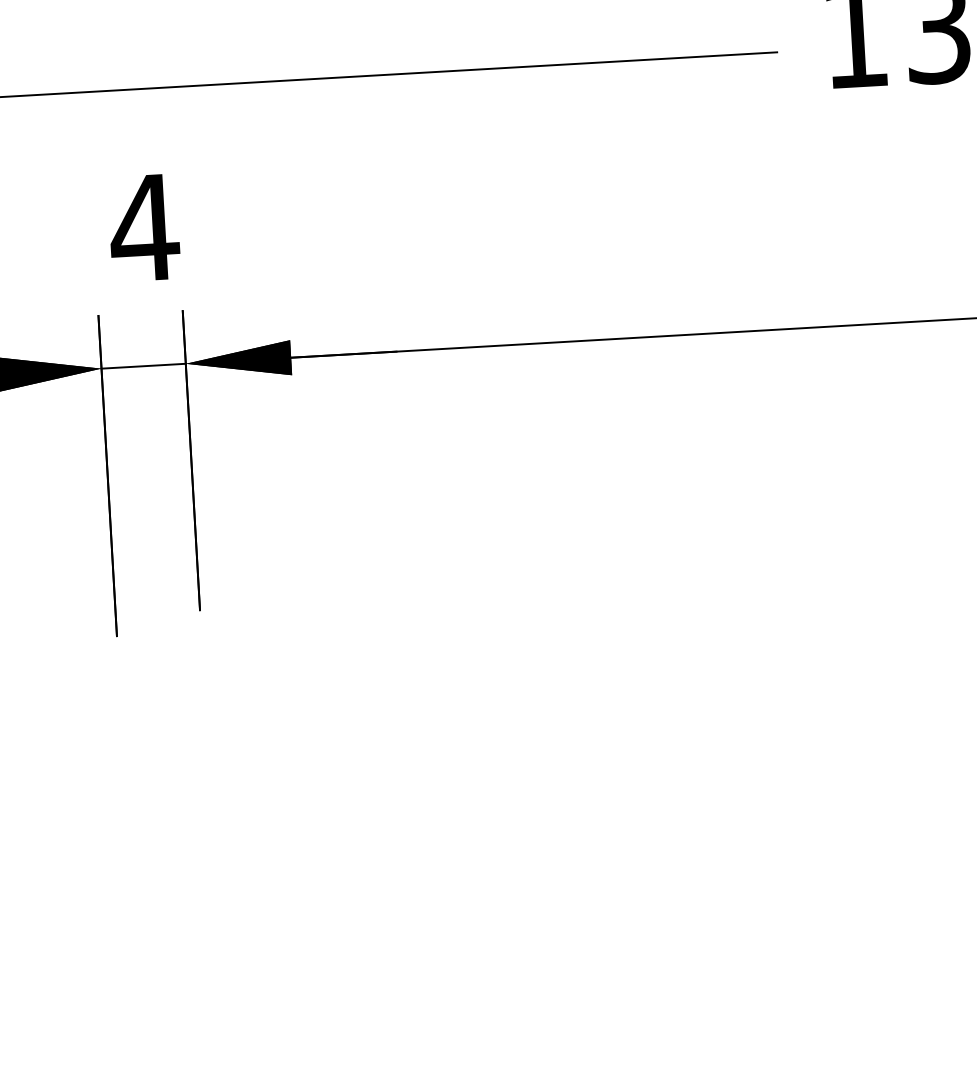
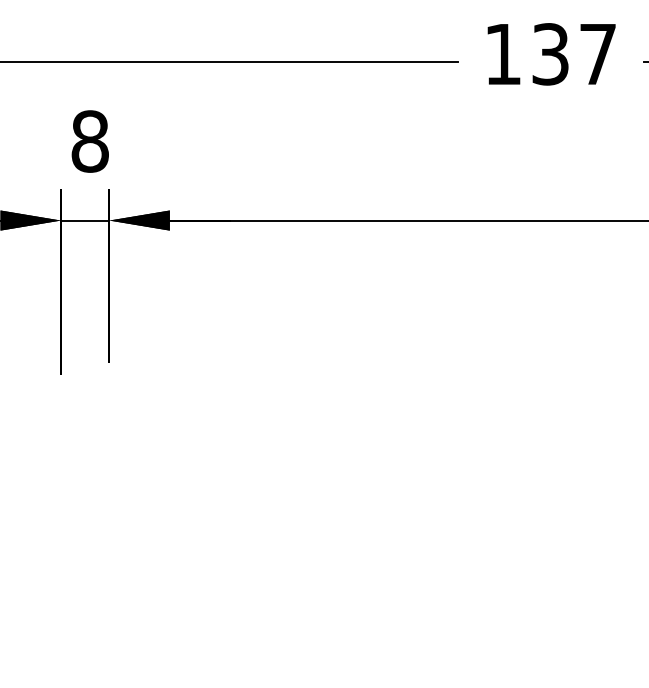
text: (143, 228) -> (89, 141), 4 -> 8

